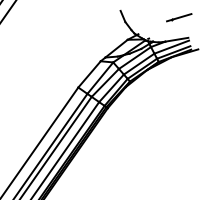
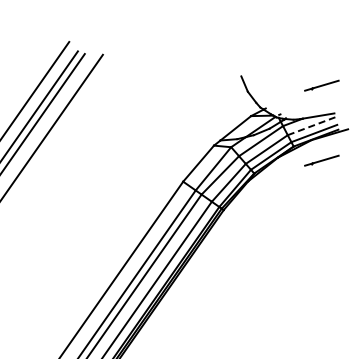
line: (172, 47) -> (312, 126), solid -> dashed
line: (178, 72) -> (321, 160), added

